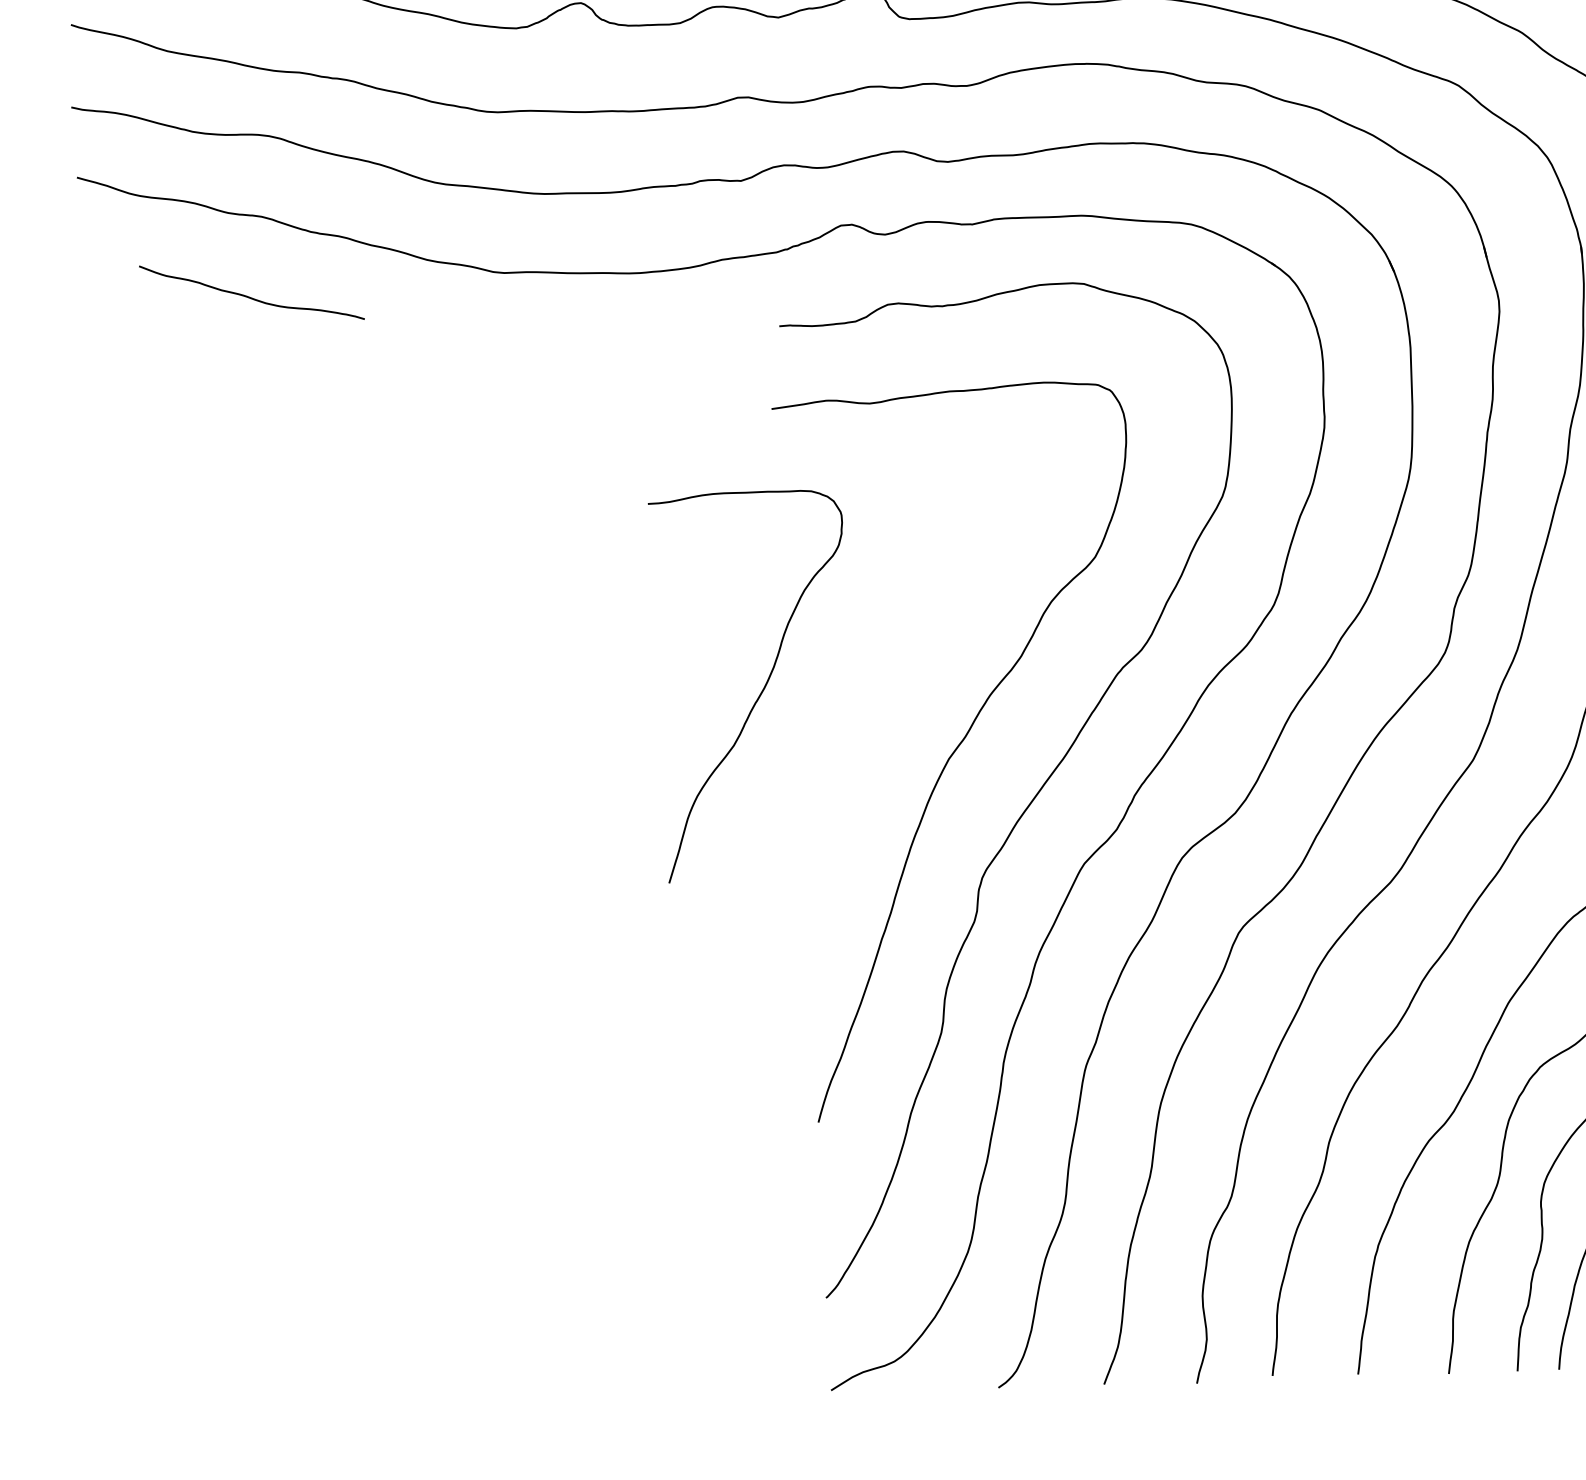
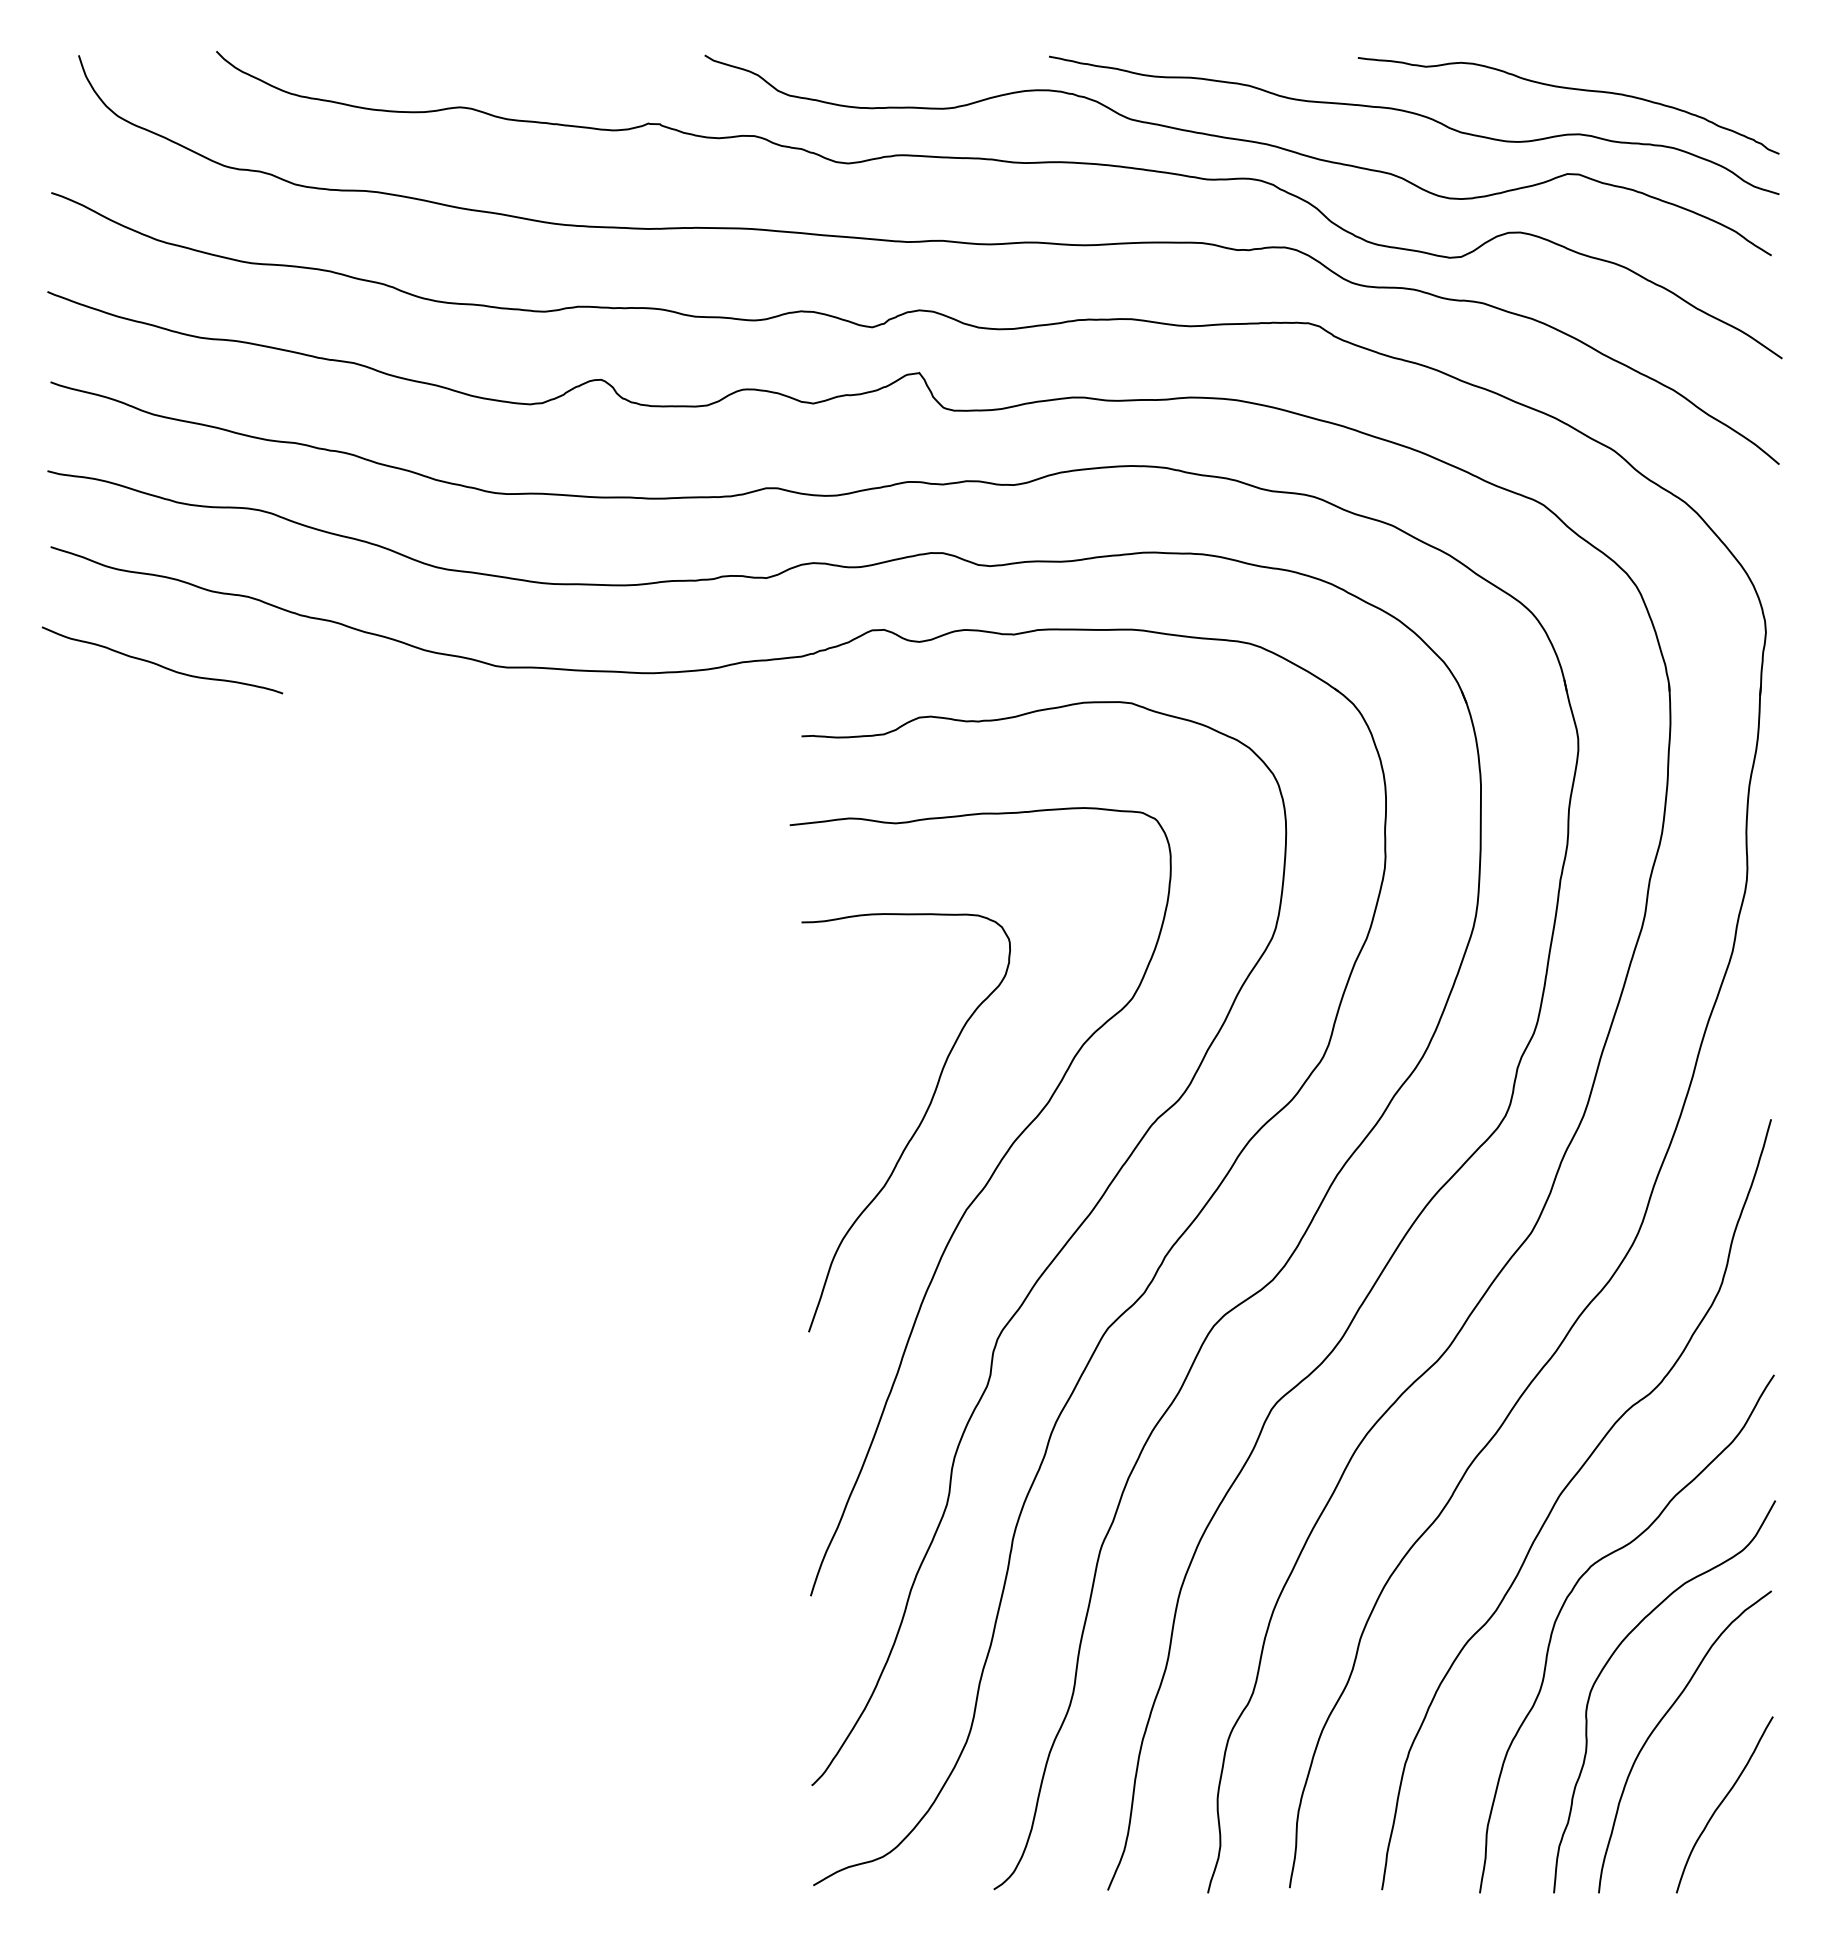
curve: (250, 296) -> (160, 664), moved
curve: (761, 690) -> (916, 1128), moved

